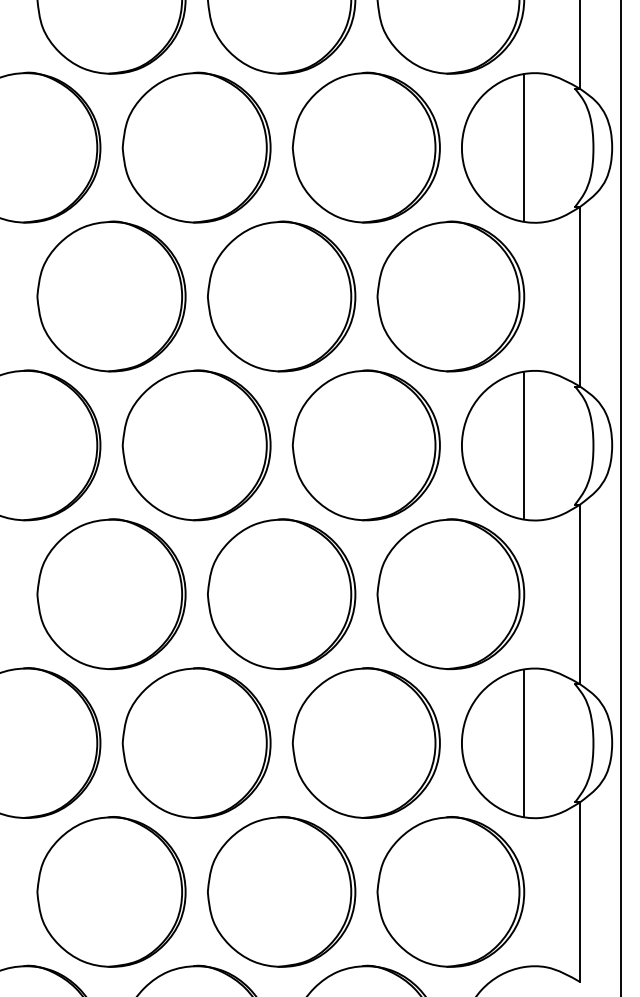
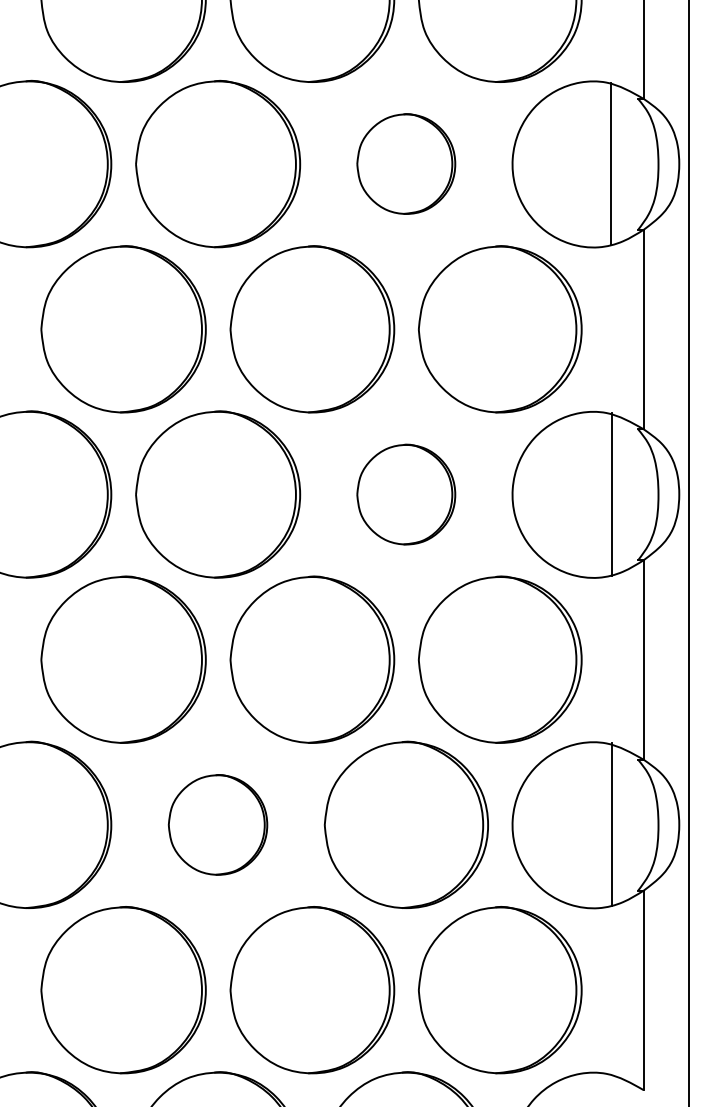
part: (365, 147) -> (405, 163), size x0.6
line: (523, 147) -> (610, 163), moved
line: (523, 444) -> (611, 493), moved
part: (365, 445) -> (405, 494), size x0.6
part: (196, 742) -> (217, 824), size x0.6
line: (523, 742) -> (611, 824), moved

